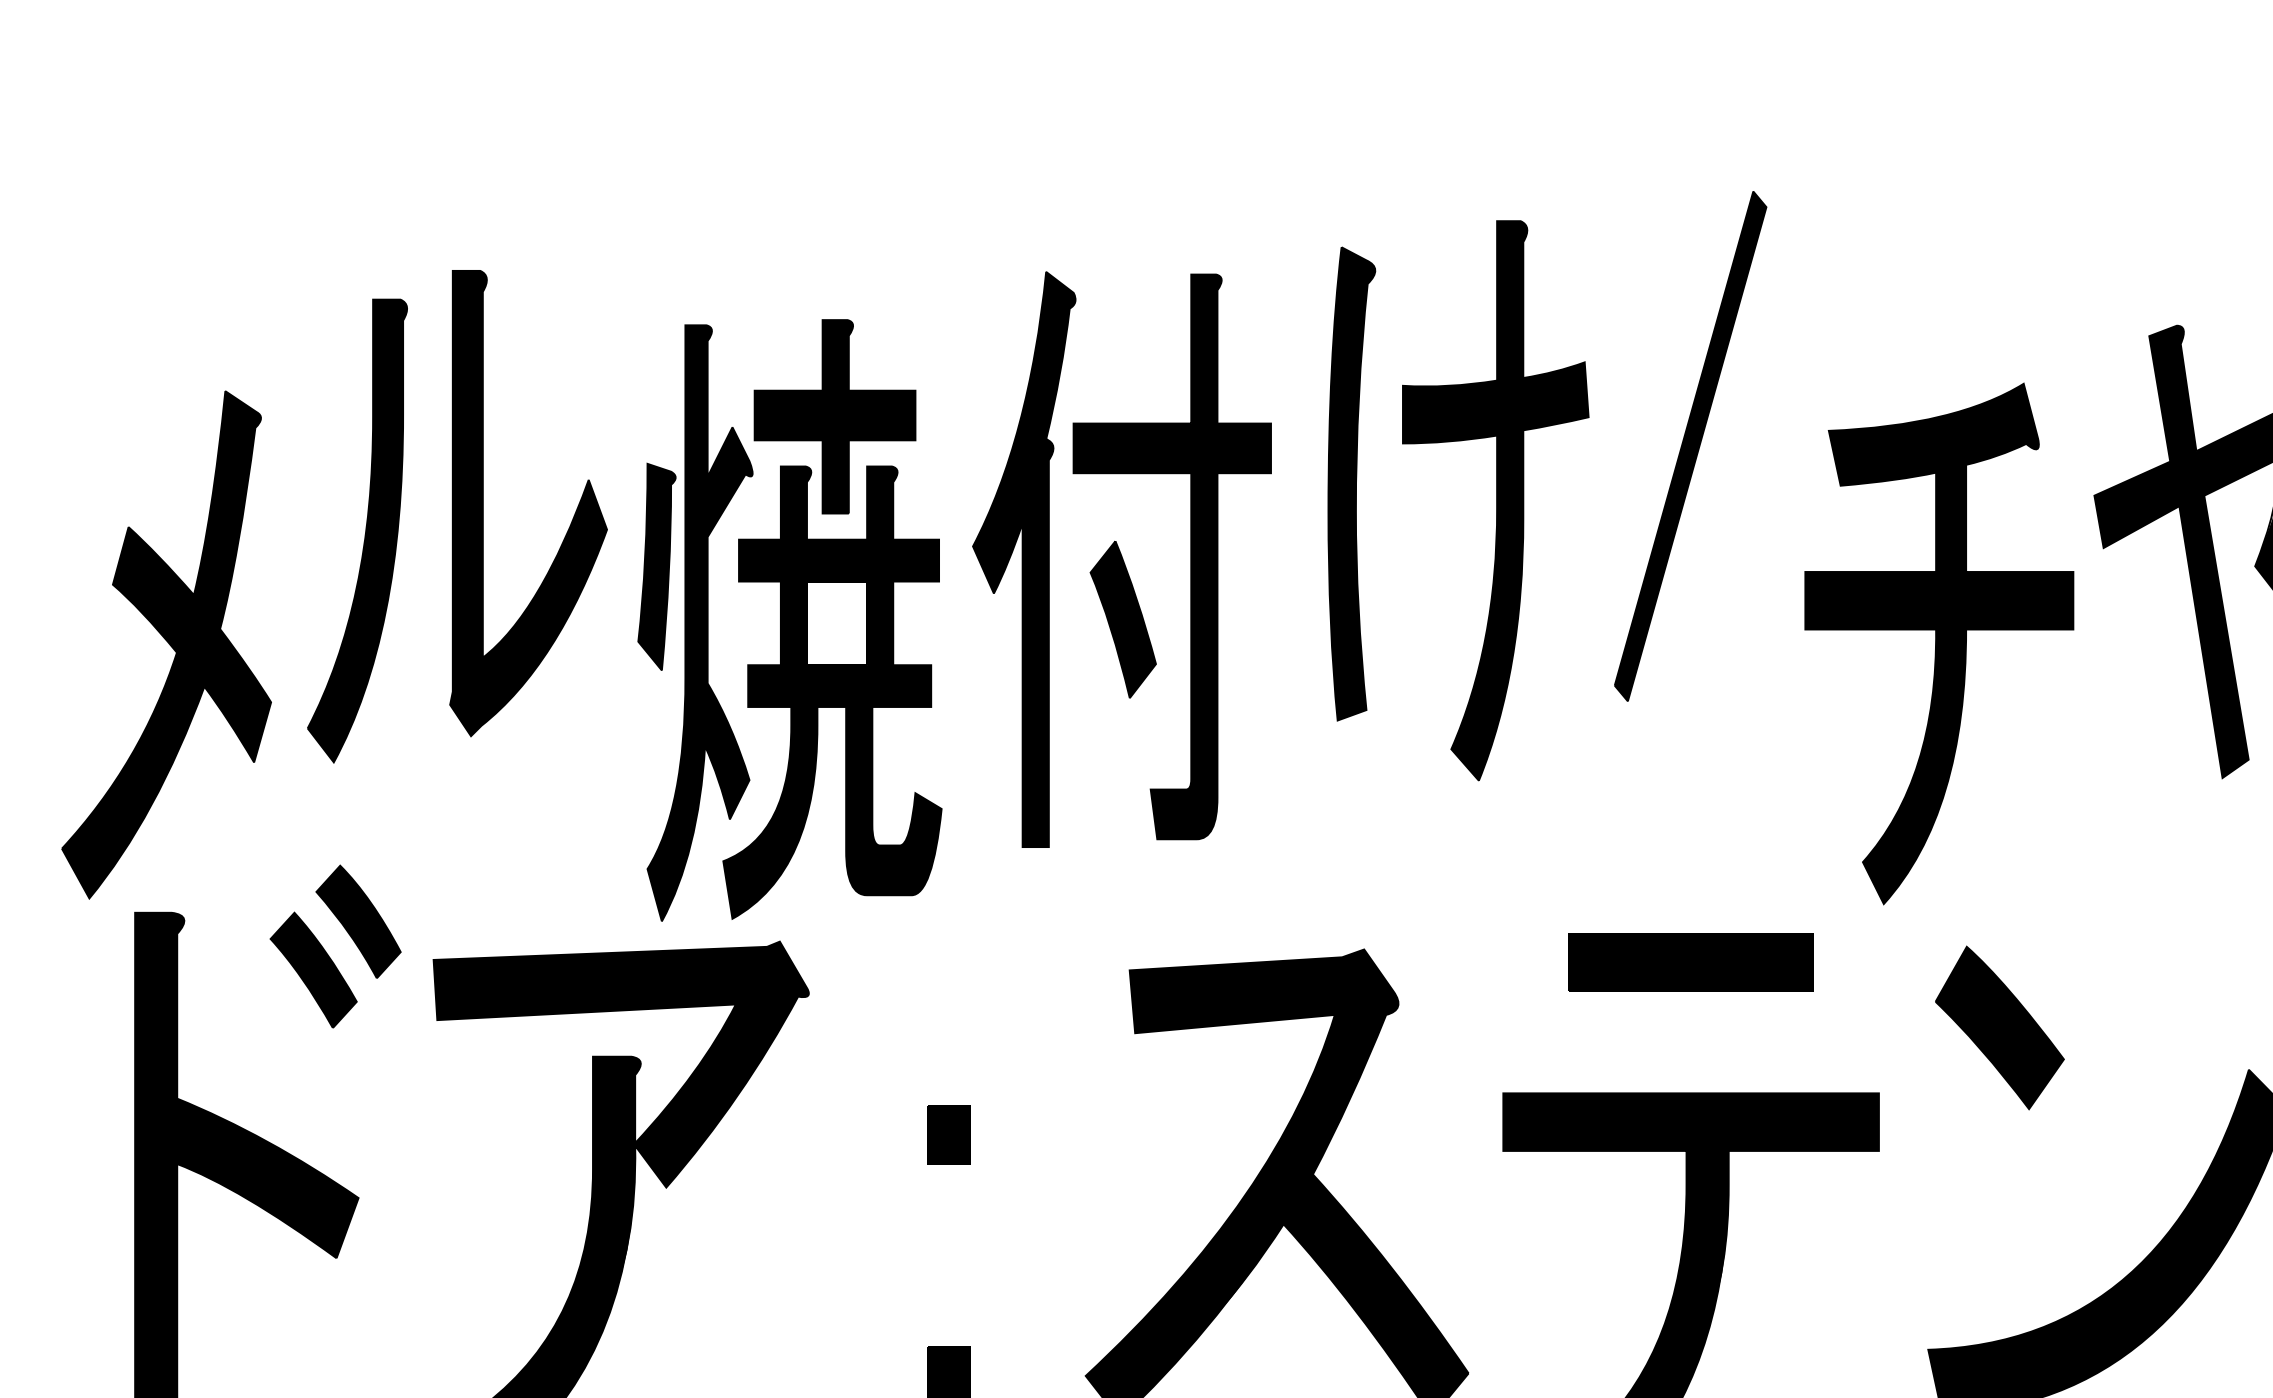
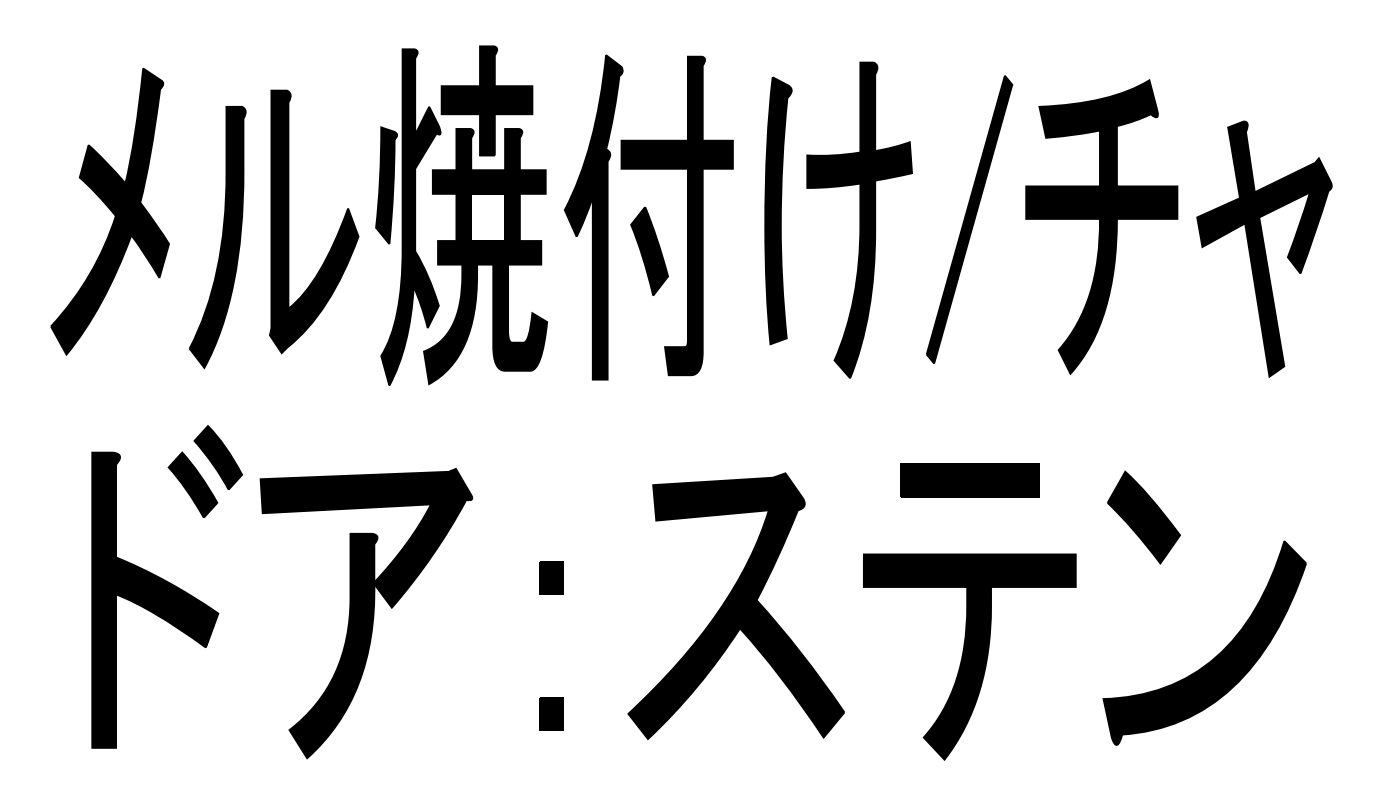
part: (1690, 446) -> (969, 219), moved
part: (1121, 559) -> (648, 217), moved
part: (789, 619) -> (461, 215), moved
part: (1938, 642) -> (1101, 226), moved
part: (165, 644) -> (109, 211), moved

